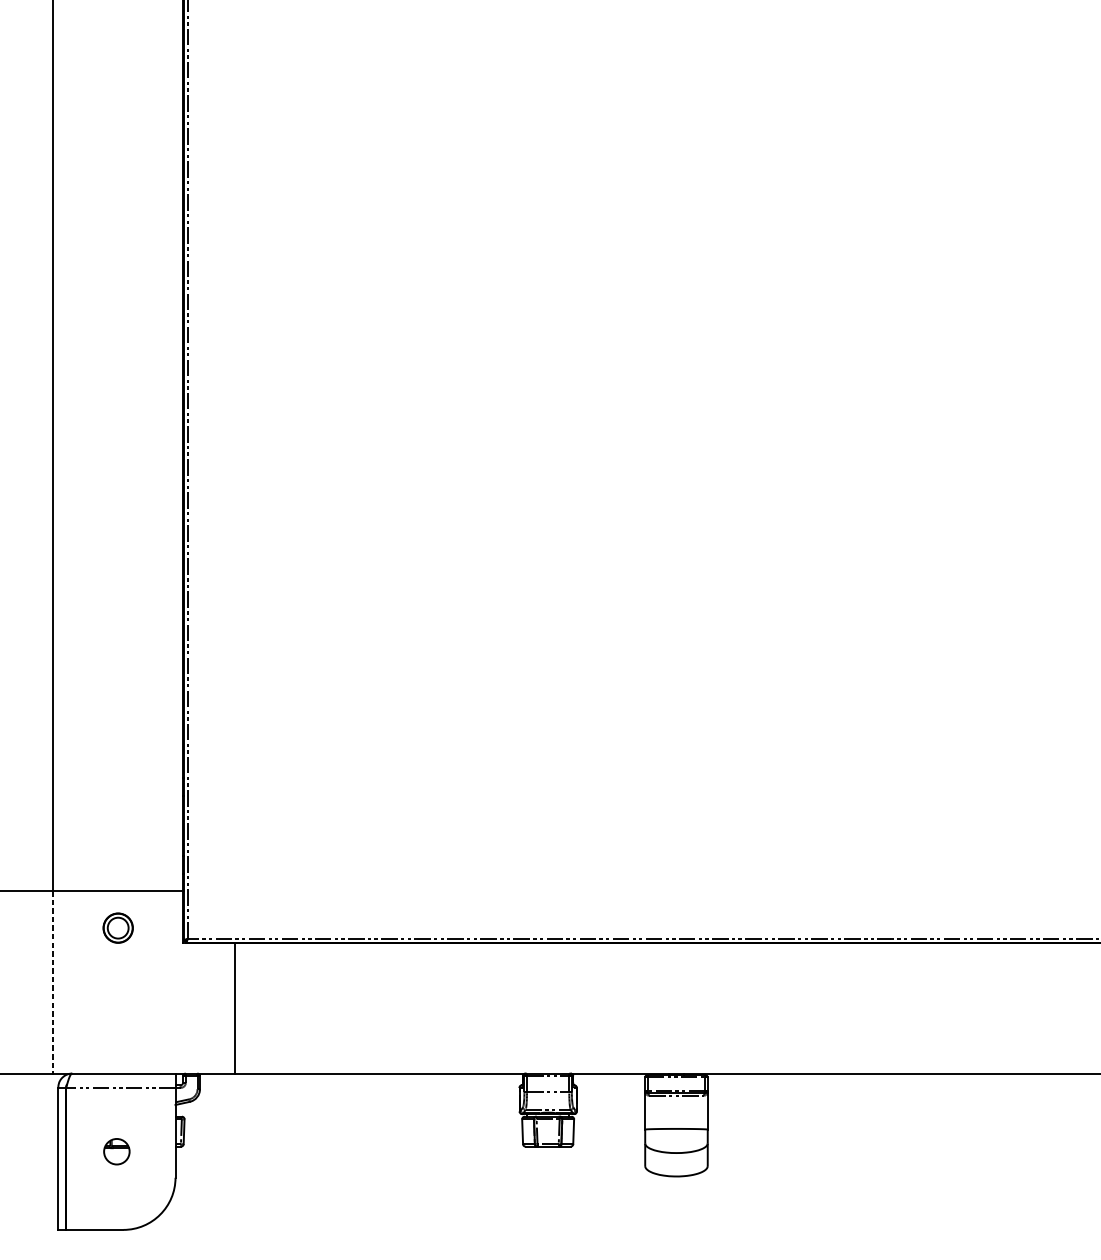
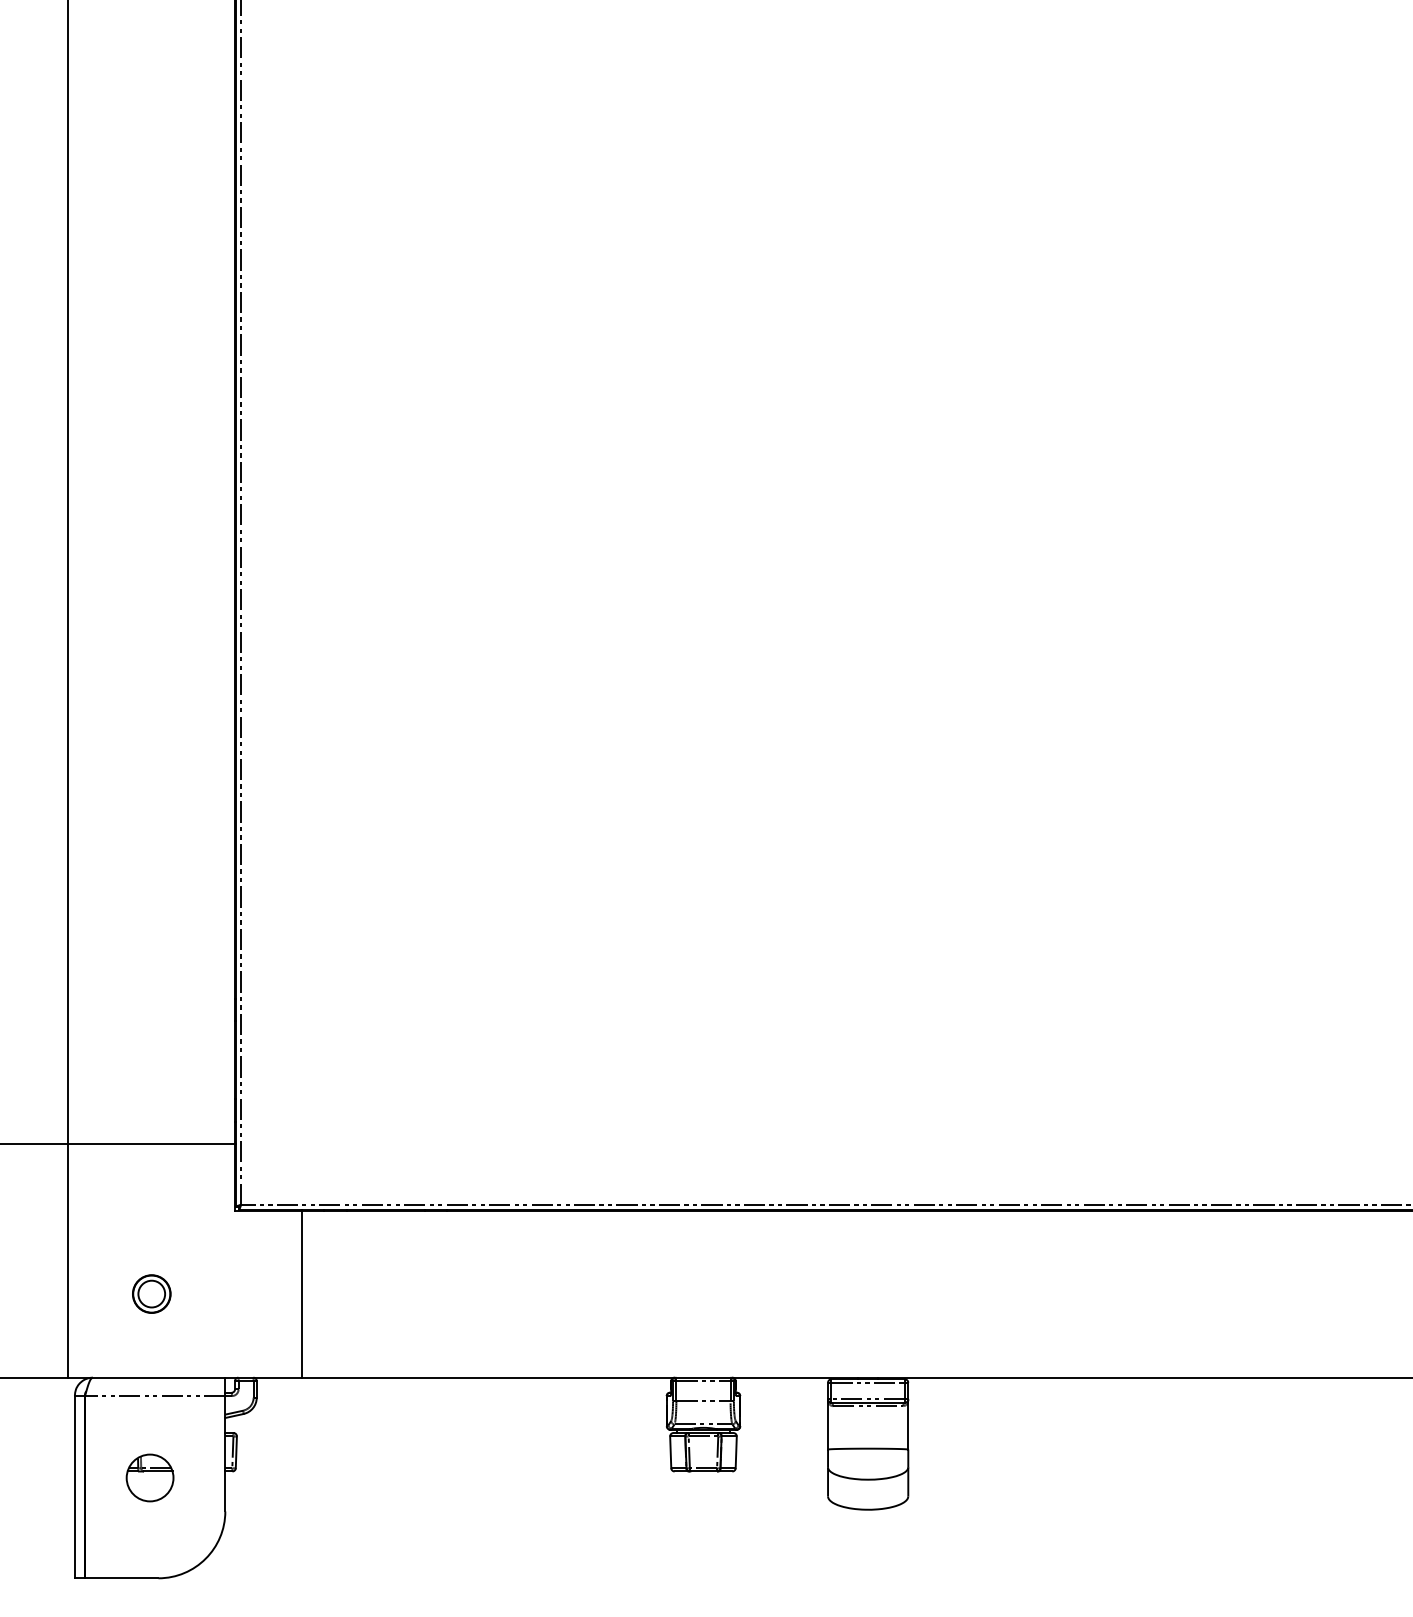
part: (117, 927) -> (151, 1293), moved
line: (53, 983) -> (68, 1261), dashed -> solid
part: (116, 1151) -> (149, 1477), size x1.43

